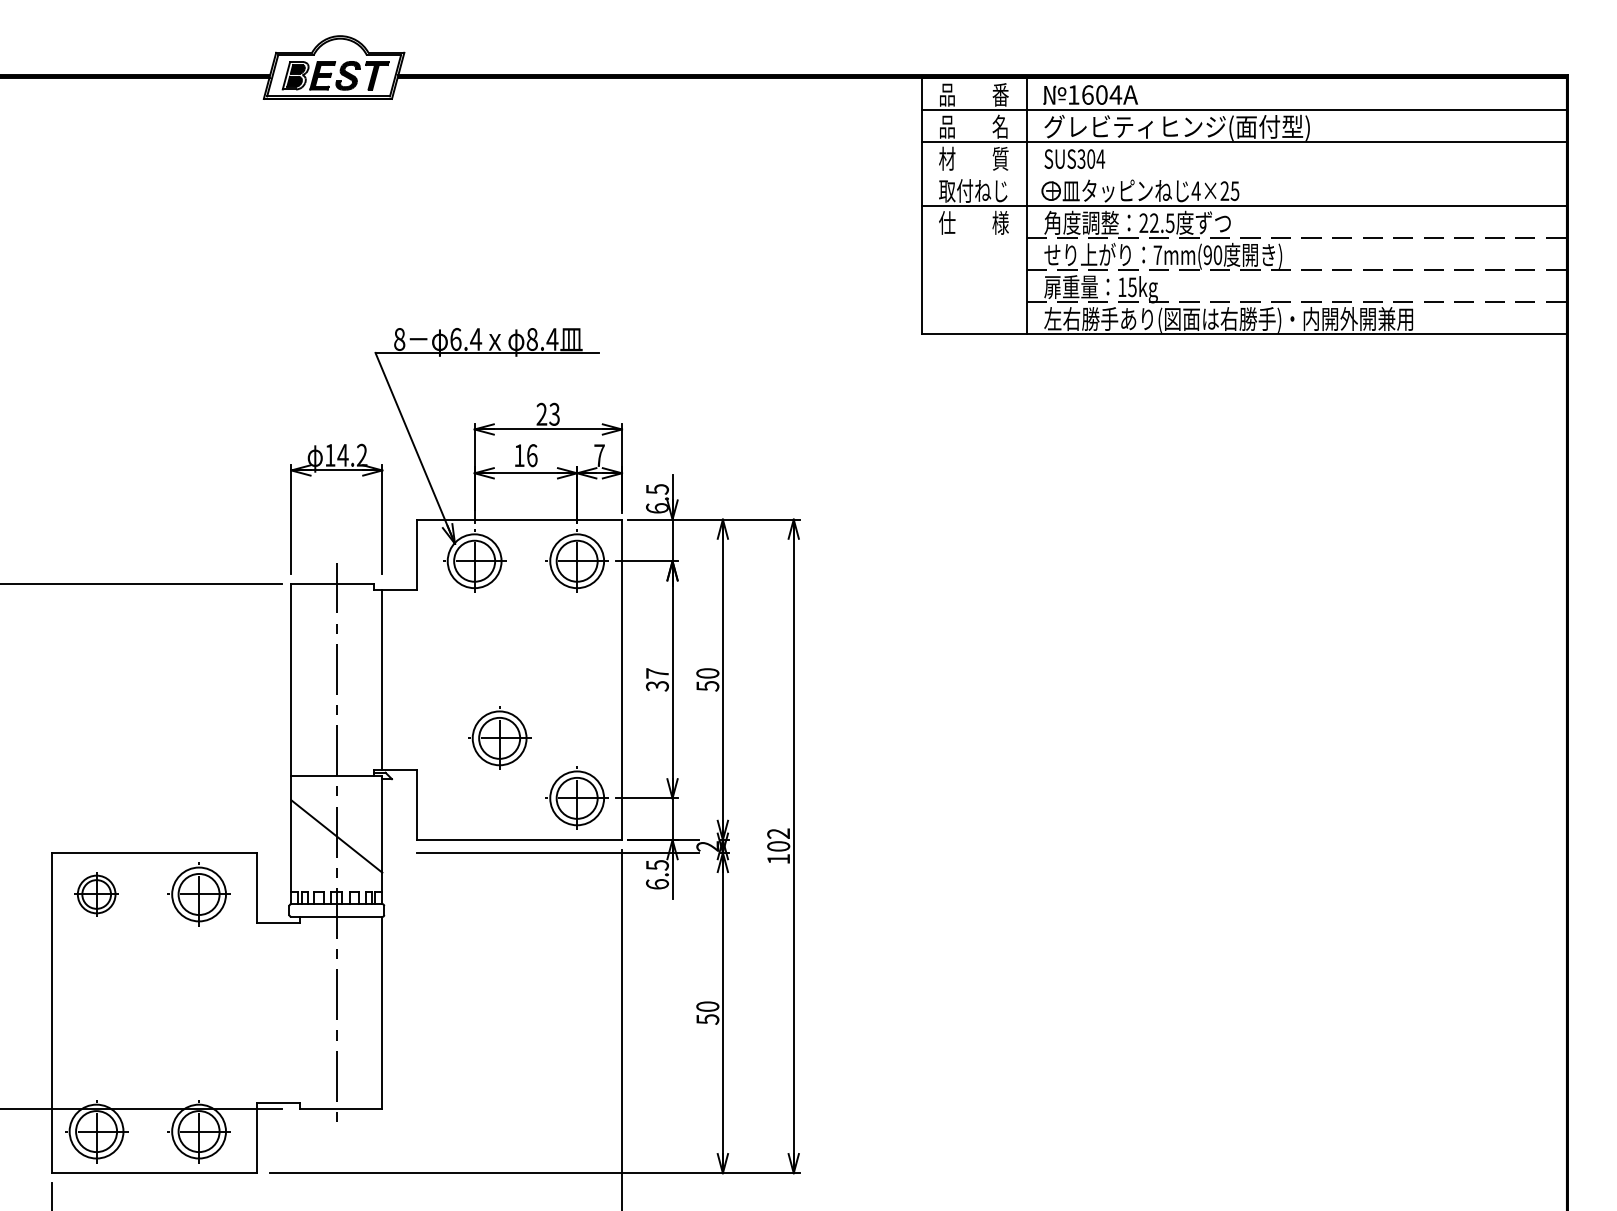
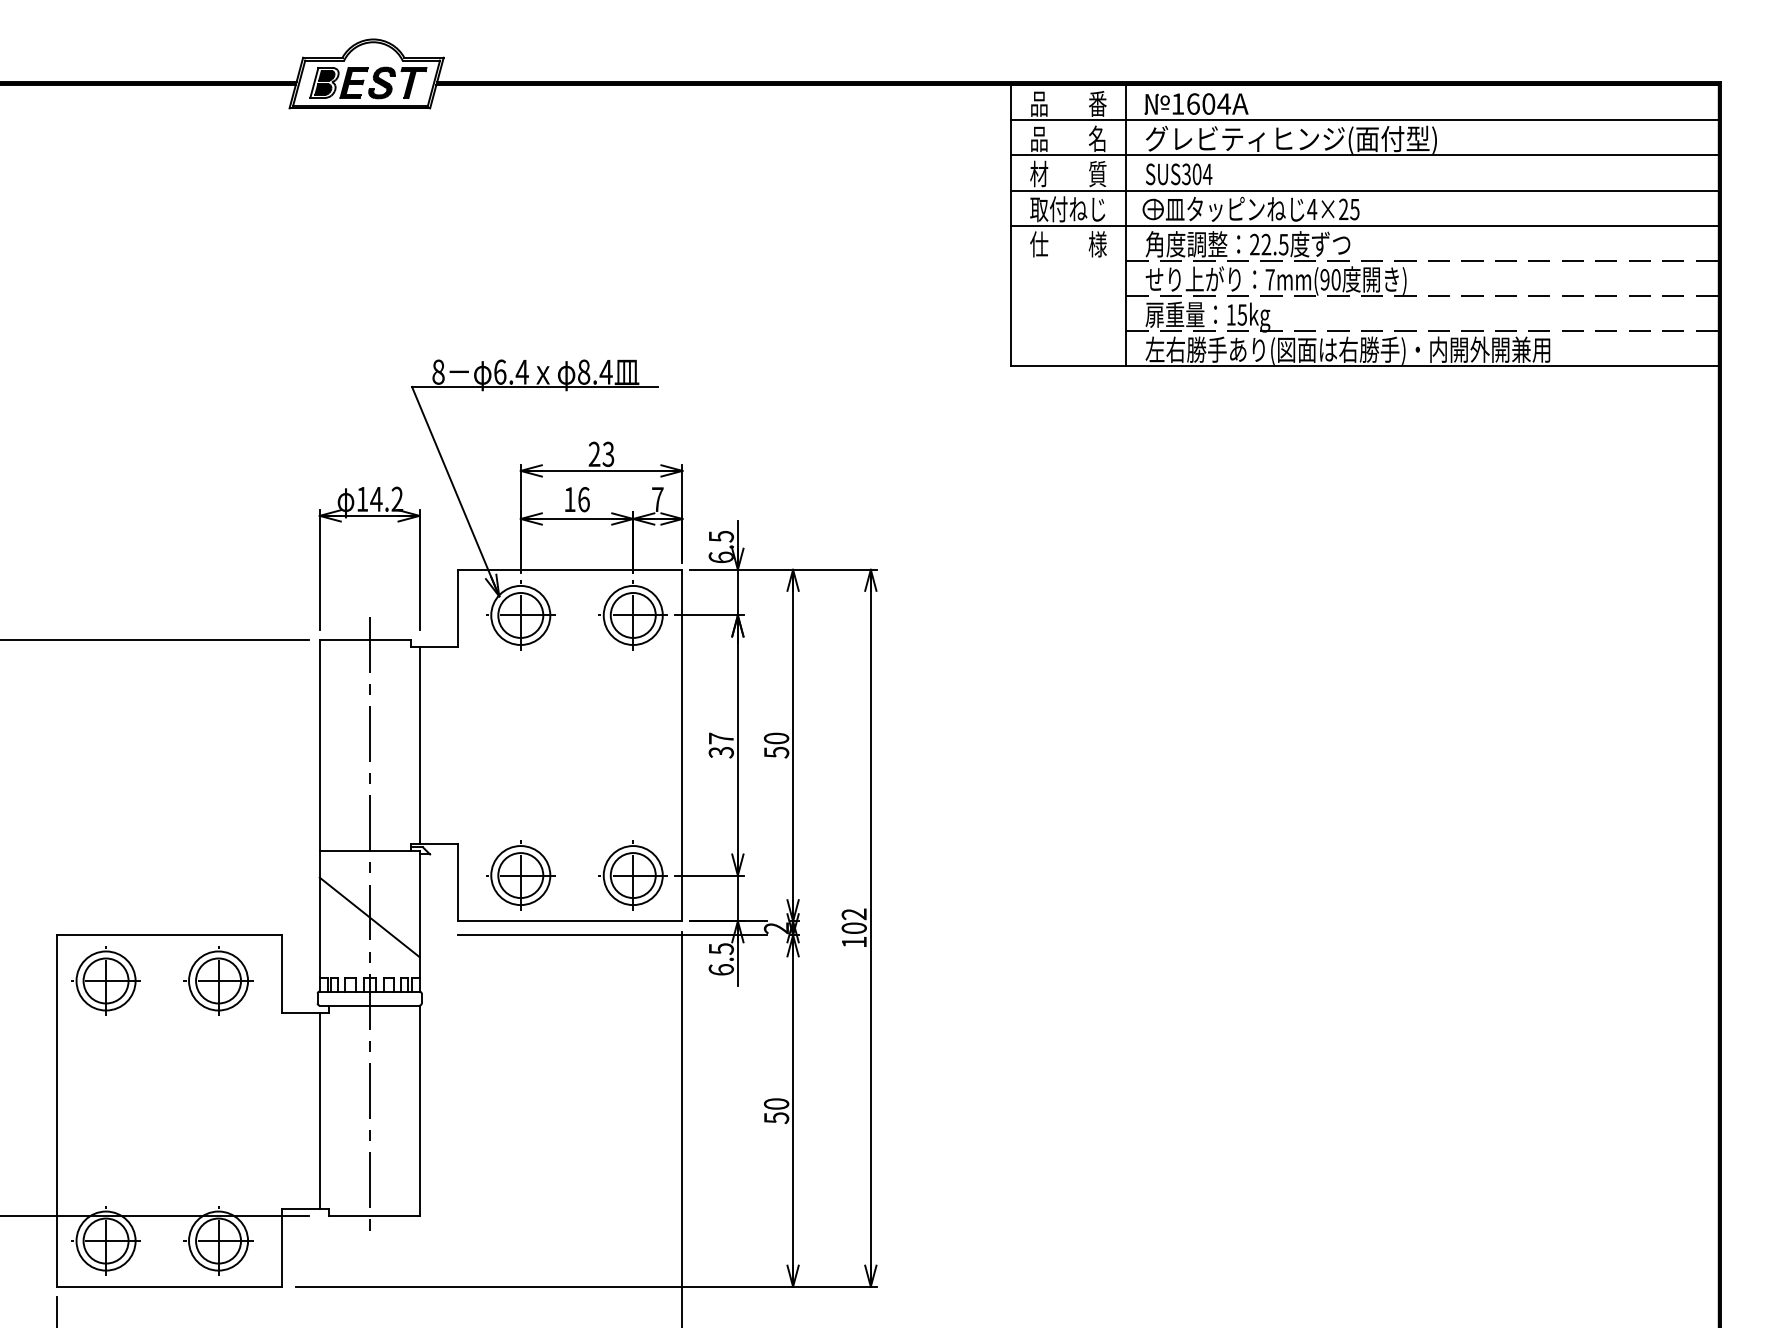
line: (1243, 173) -> (1364, 190), added
part: (499, 737) -> (520, 874), moved
part: (96, 894) -> (106, 981), size x1.43
line: (291, 1012) -> (319, 1110), added

